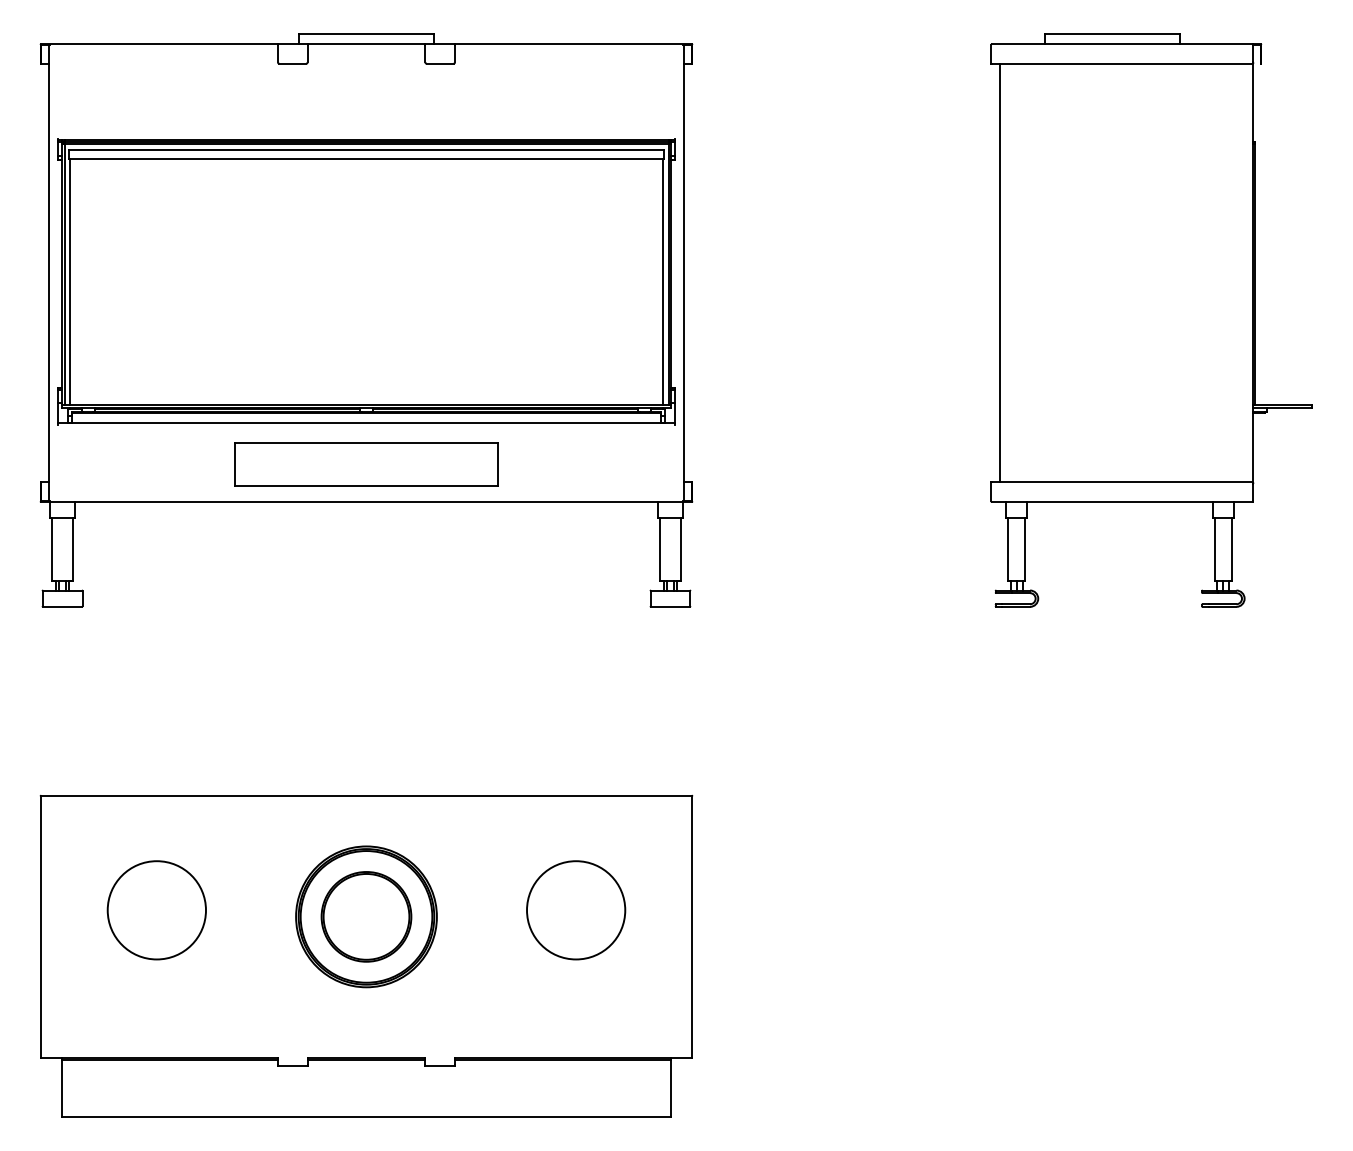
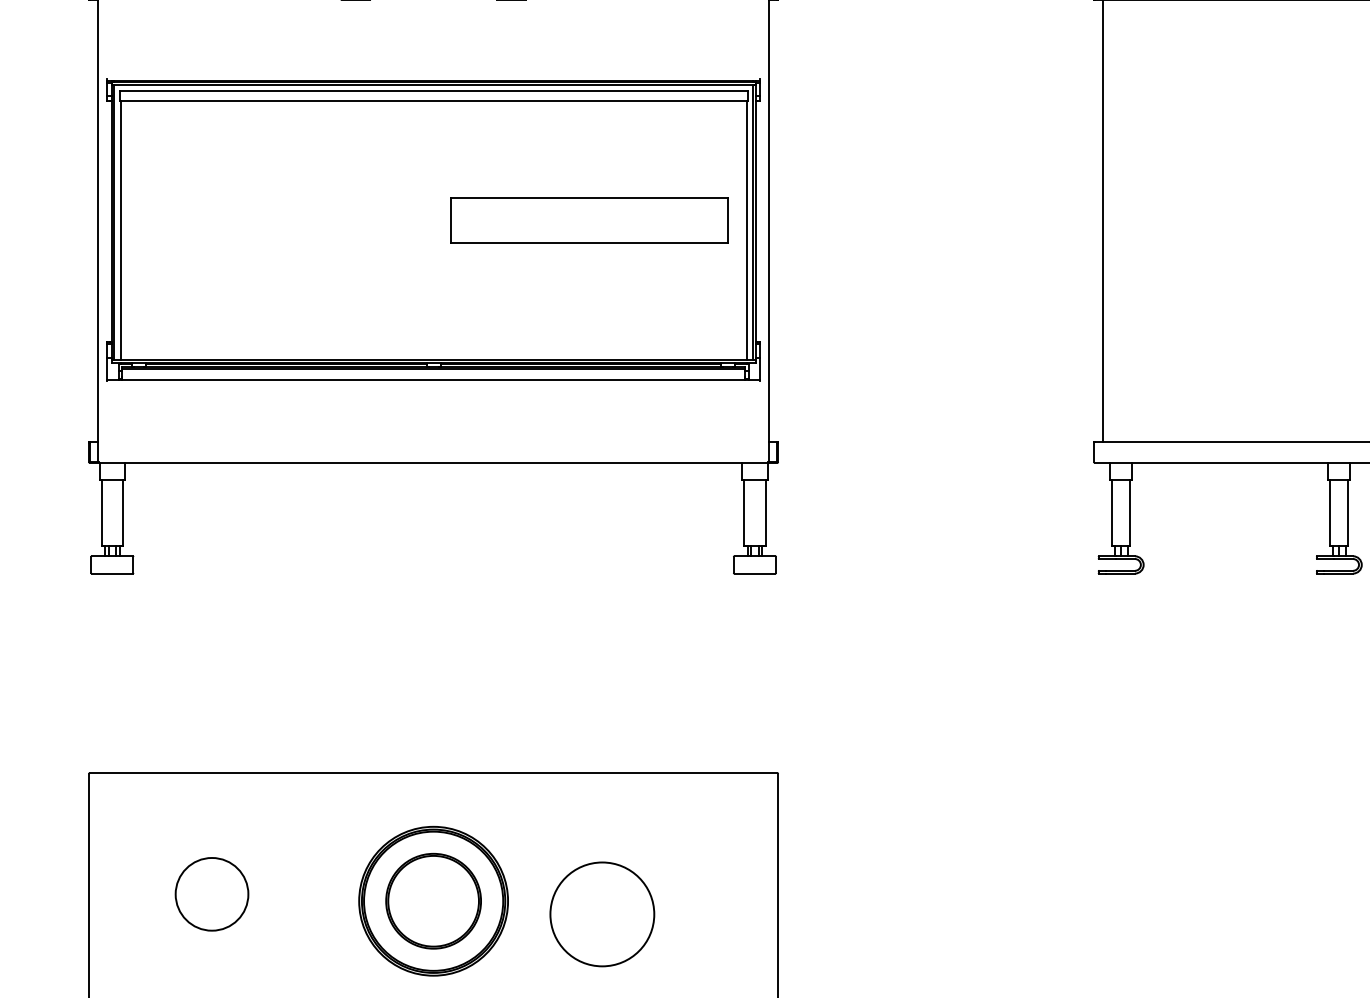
part: (366, 464) -> (589, 220), moved
circle: (156, 910) -> (211, 894), size x0.7
circle: (576, 910) -> (602, 914), moved

